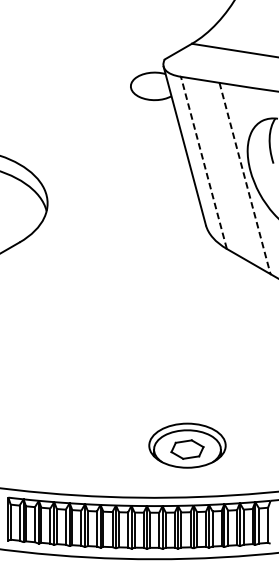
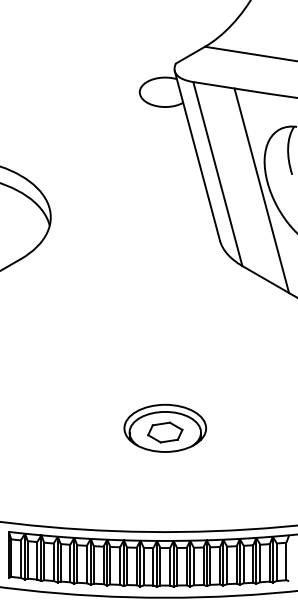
line: (203, 162) -> (217, 173), dashed -> solid
line: (244, 178) -> (261, 190), dashed -> solid
part: (186, 444) -> (164, 427), moved

